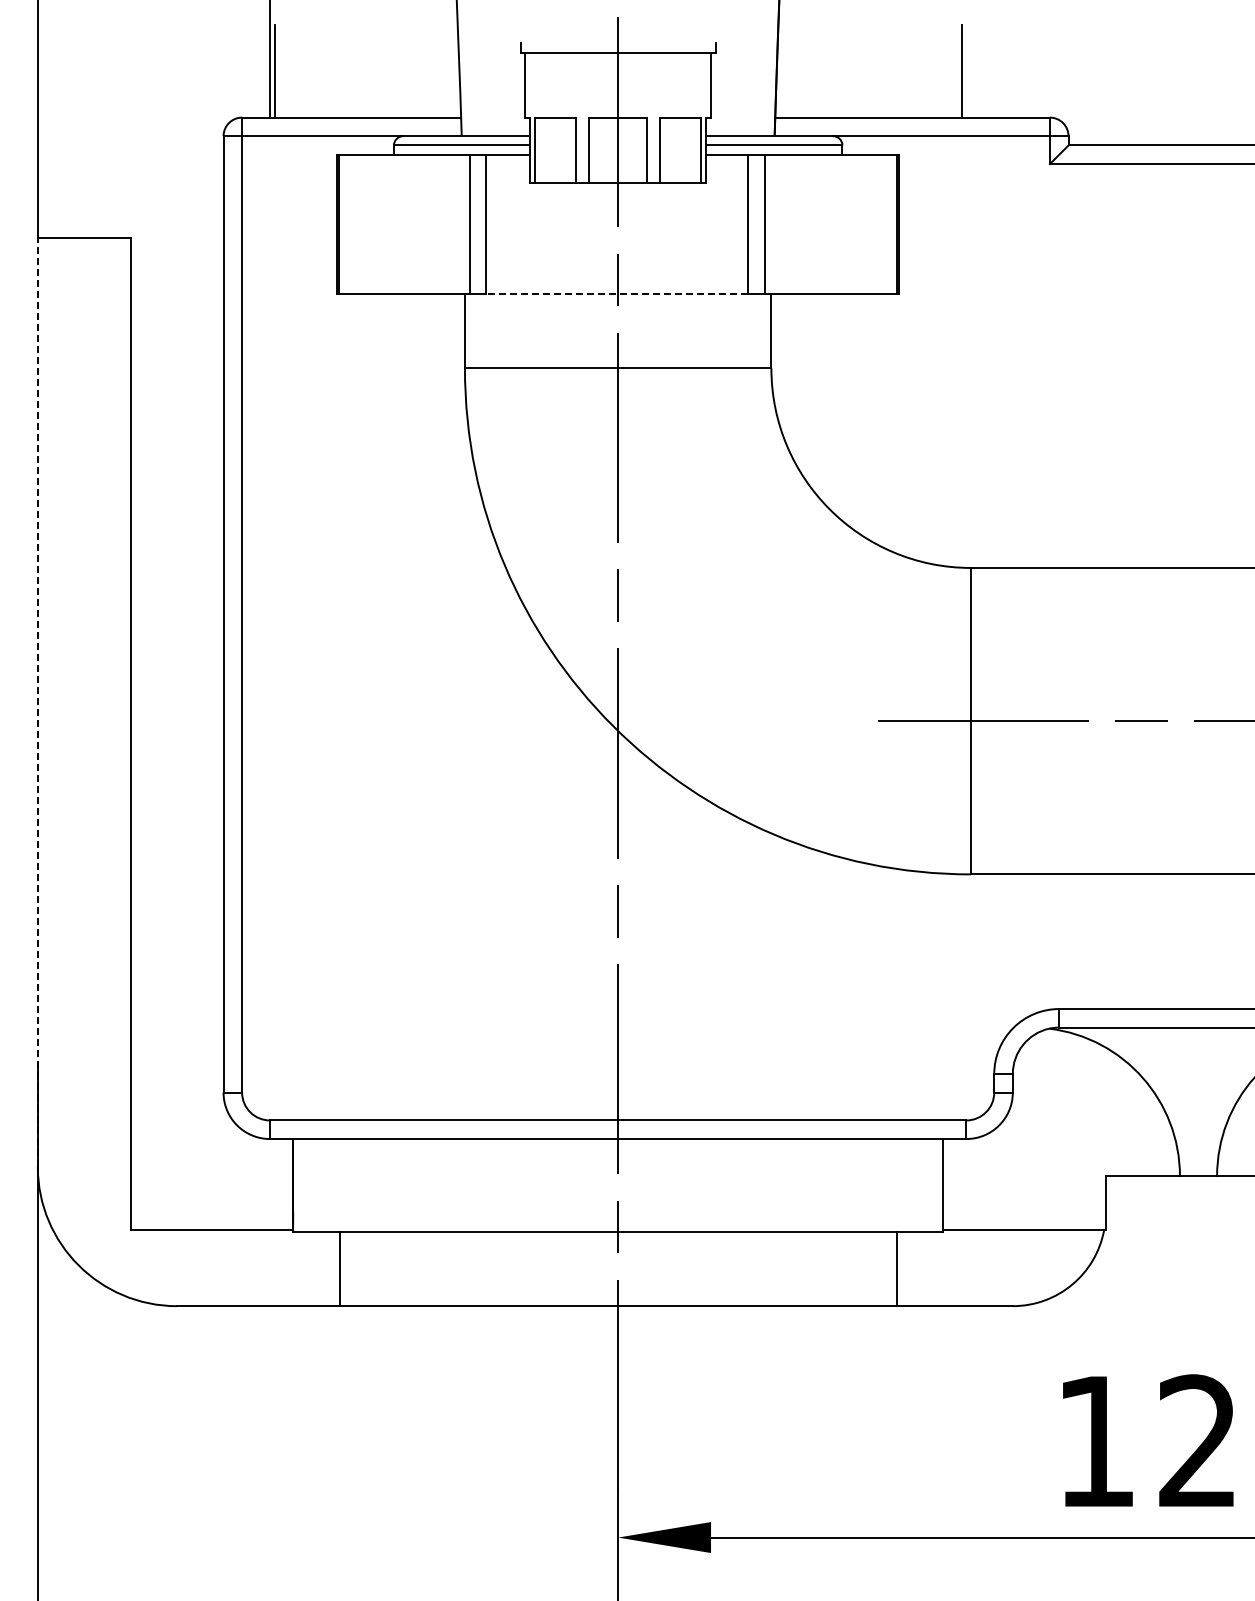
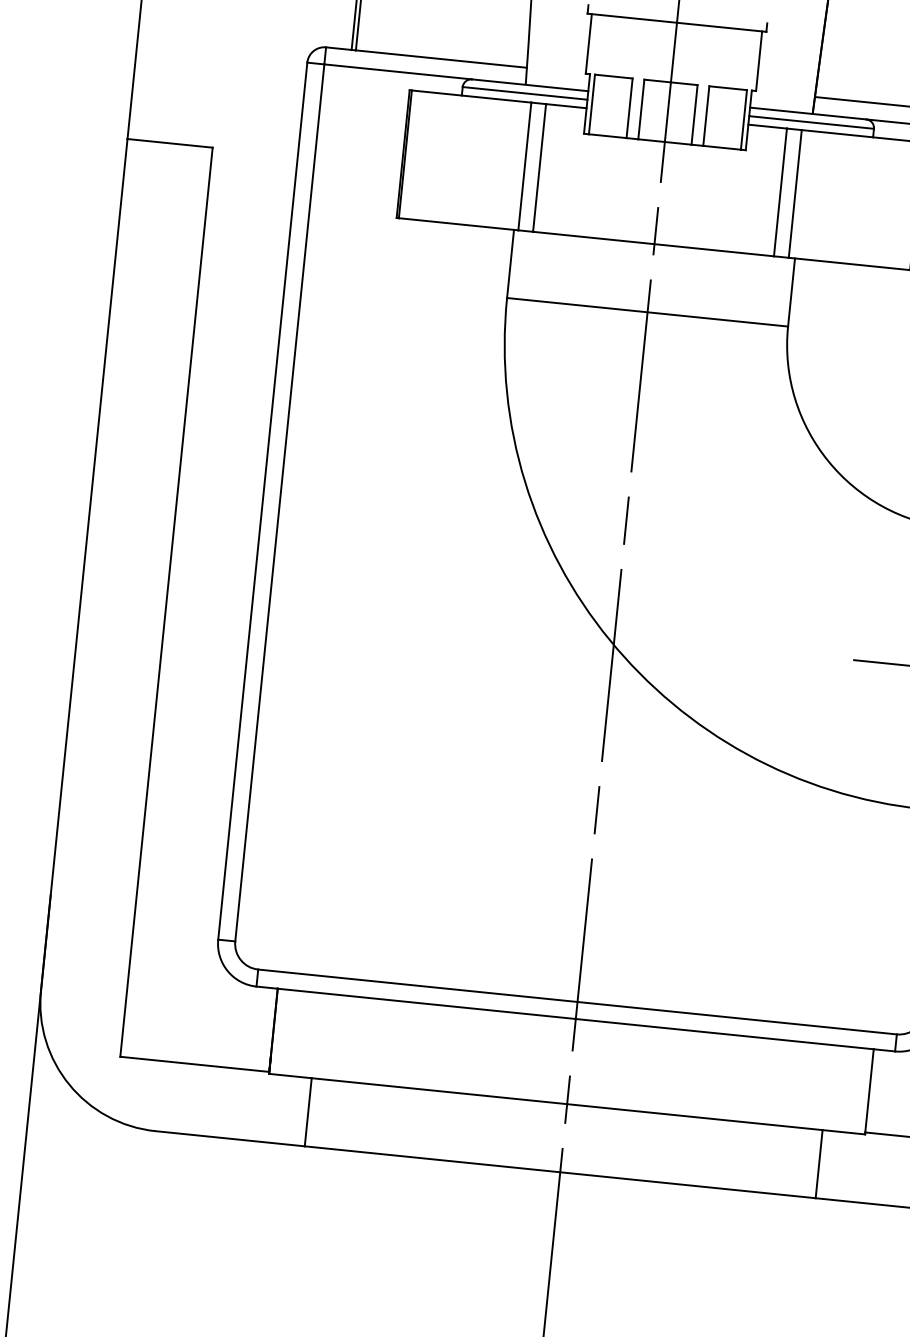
line: (616, 294) -> (652, 244), dashed -> solid
line: (37, 702) -> (83, 564), dashed -> solid

